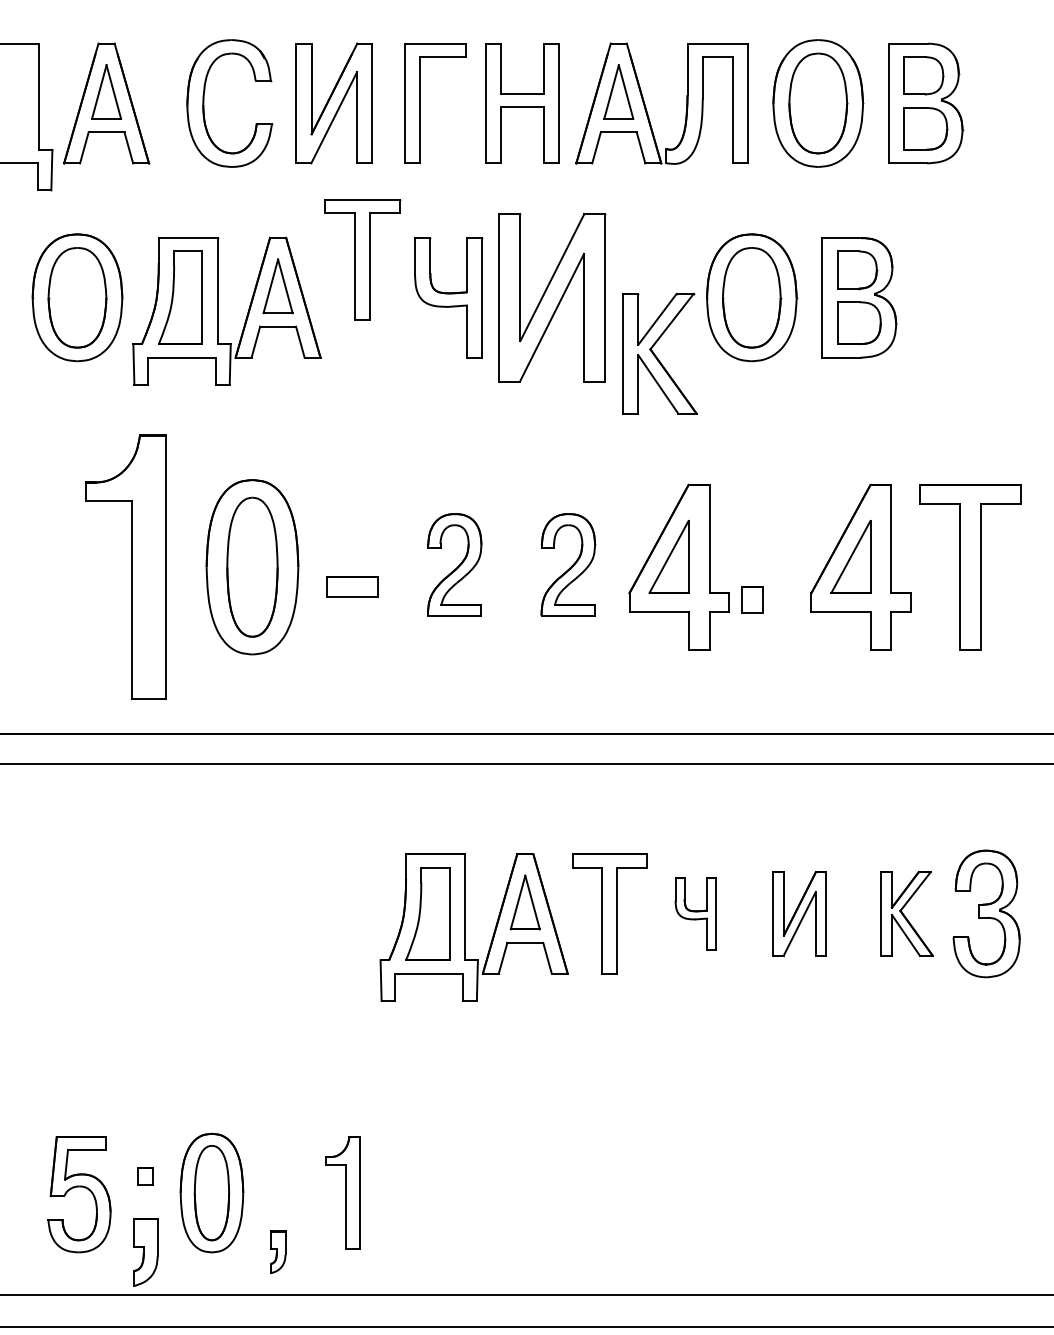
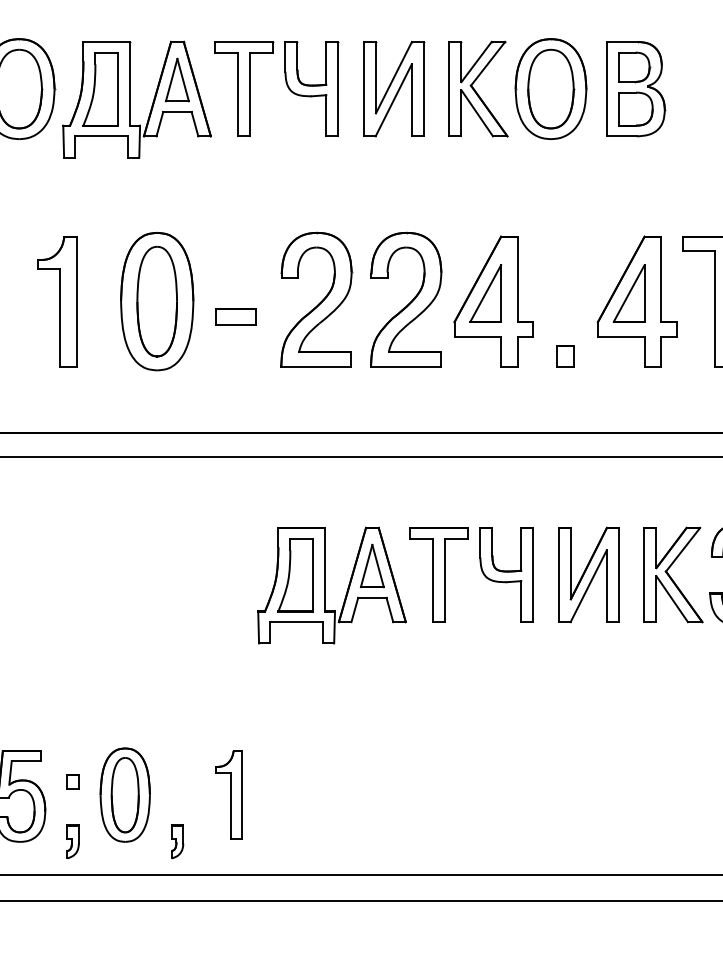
part: (362, 259) -> (243, 88), moved
part: (553, 297) -> (394, 88), size x0.71
part: (659, 353) -> (478, 88), moved
part: (454, 564) -> (316, 299), size x1.67
part: (568, 564) -> (406, 299), size x1.67
part: (125, 567) -> (57, 301), size x0.62
part: (752, 599) -> (565, 356), moved
part: (695, 913) -> (506, 574), size x1.67
part: (799, 913) -> (588, 574), size x1.43
part: (906, 913) -> (672, 574), size x1.43
part: (145, 1251) -> (72, 841), size x0.62

